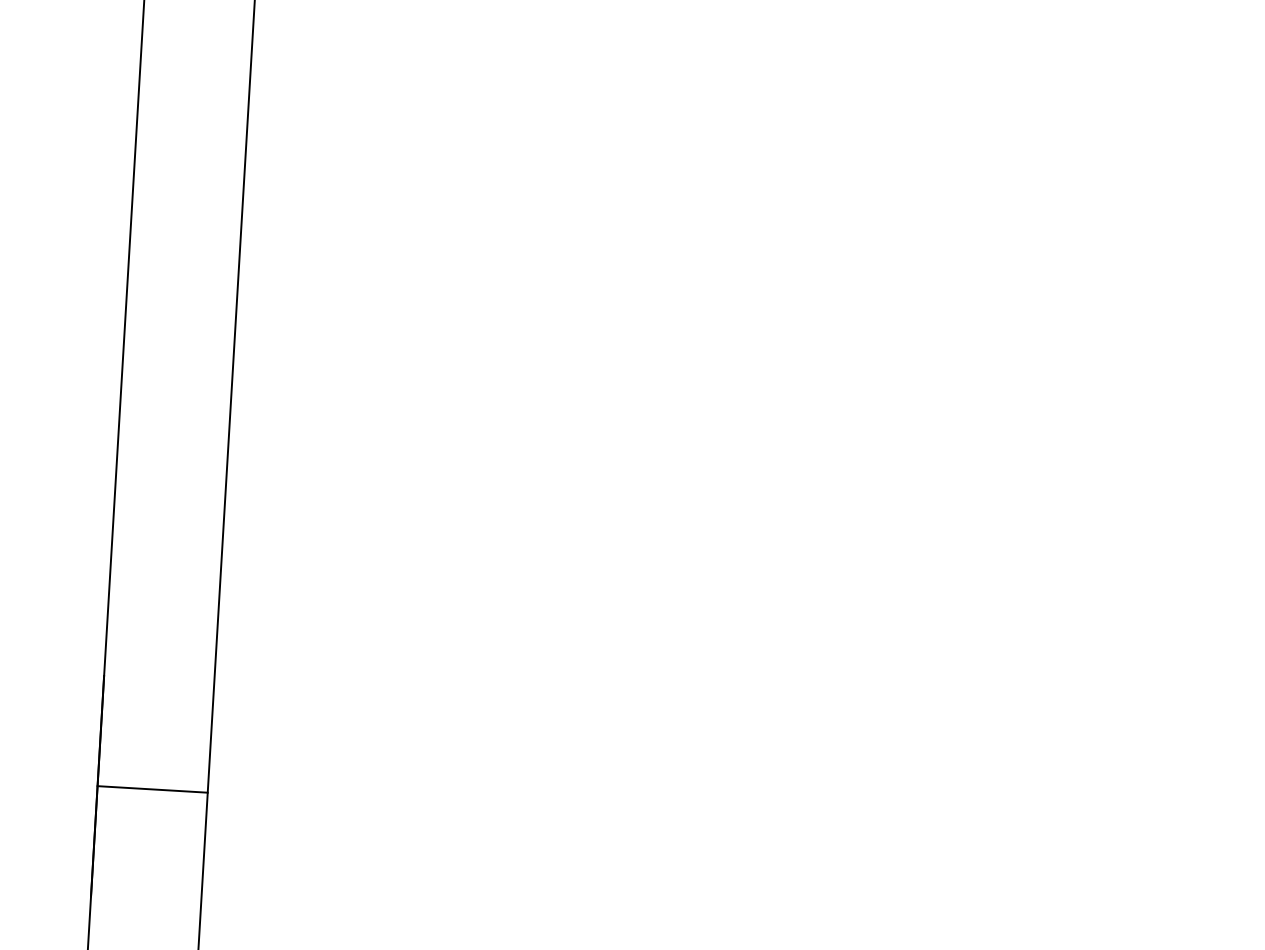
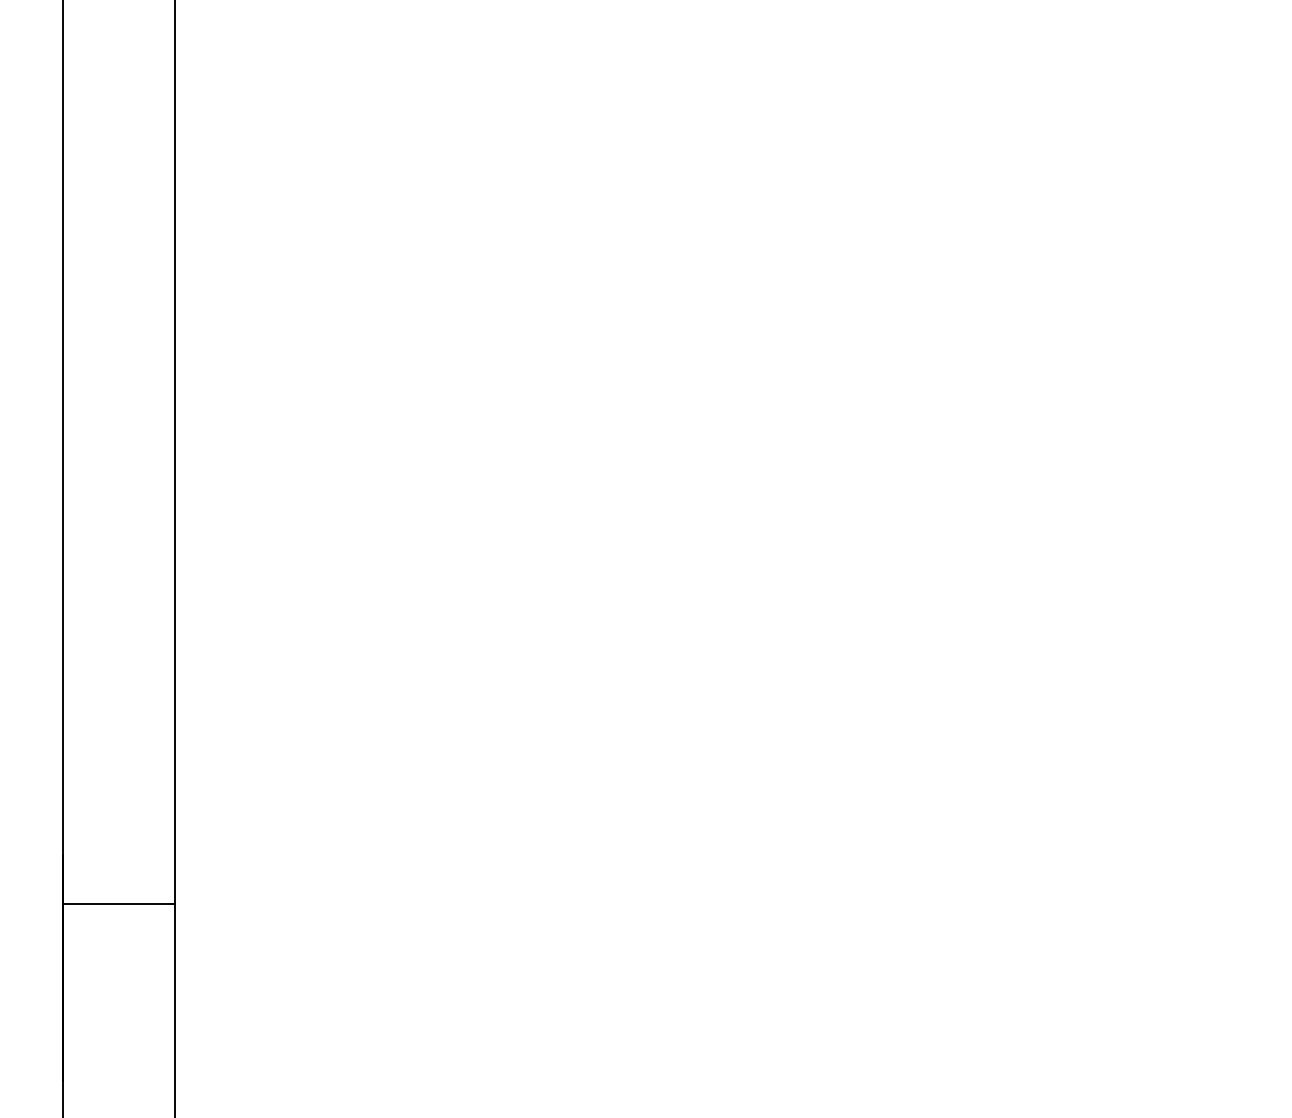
line: (153, 789) -> (119, 903), moved

